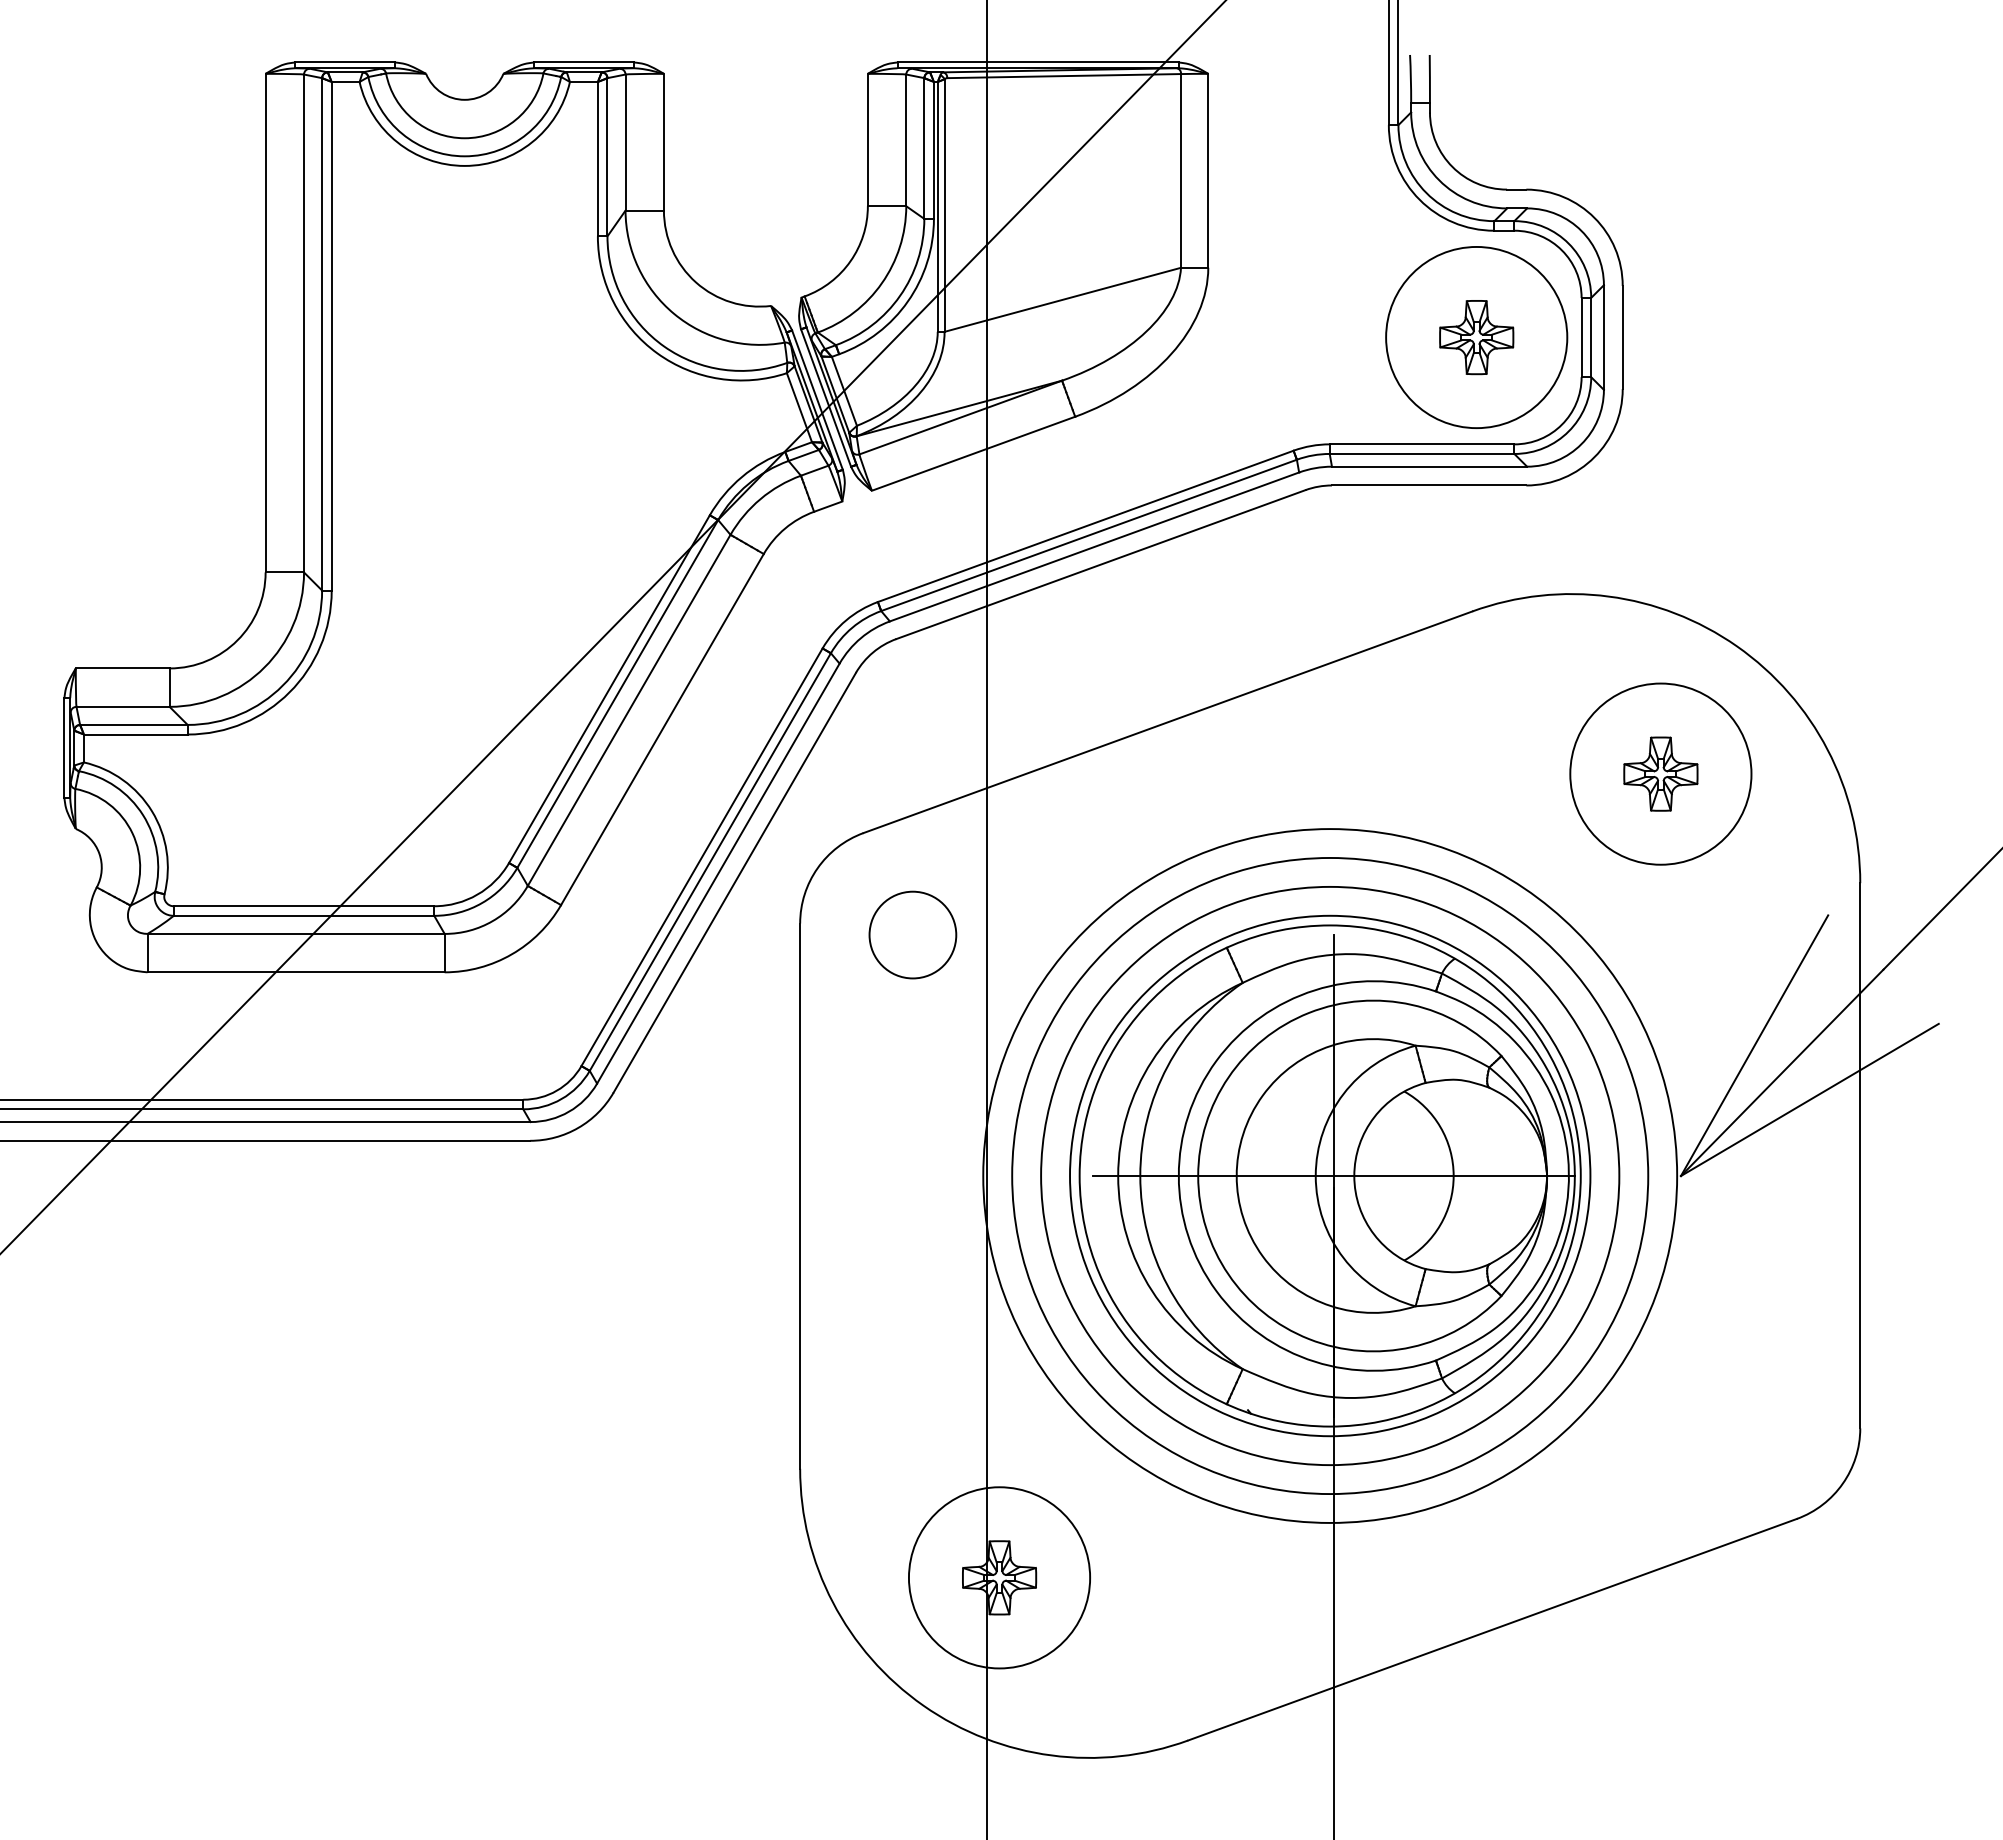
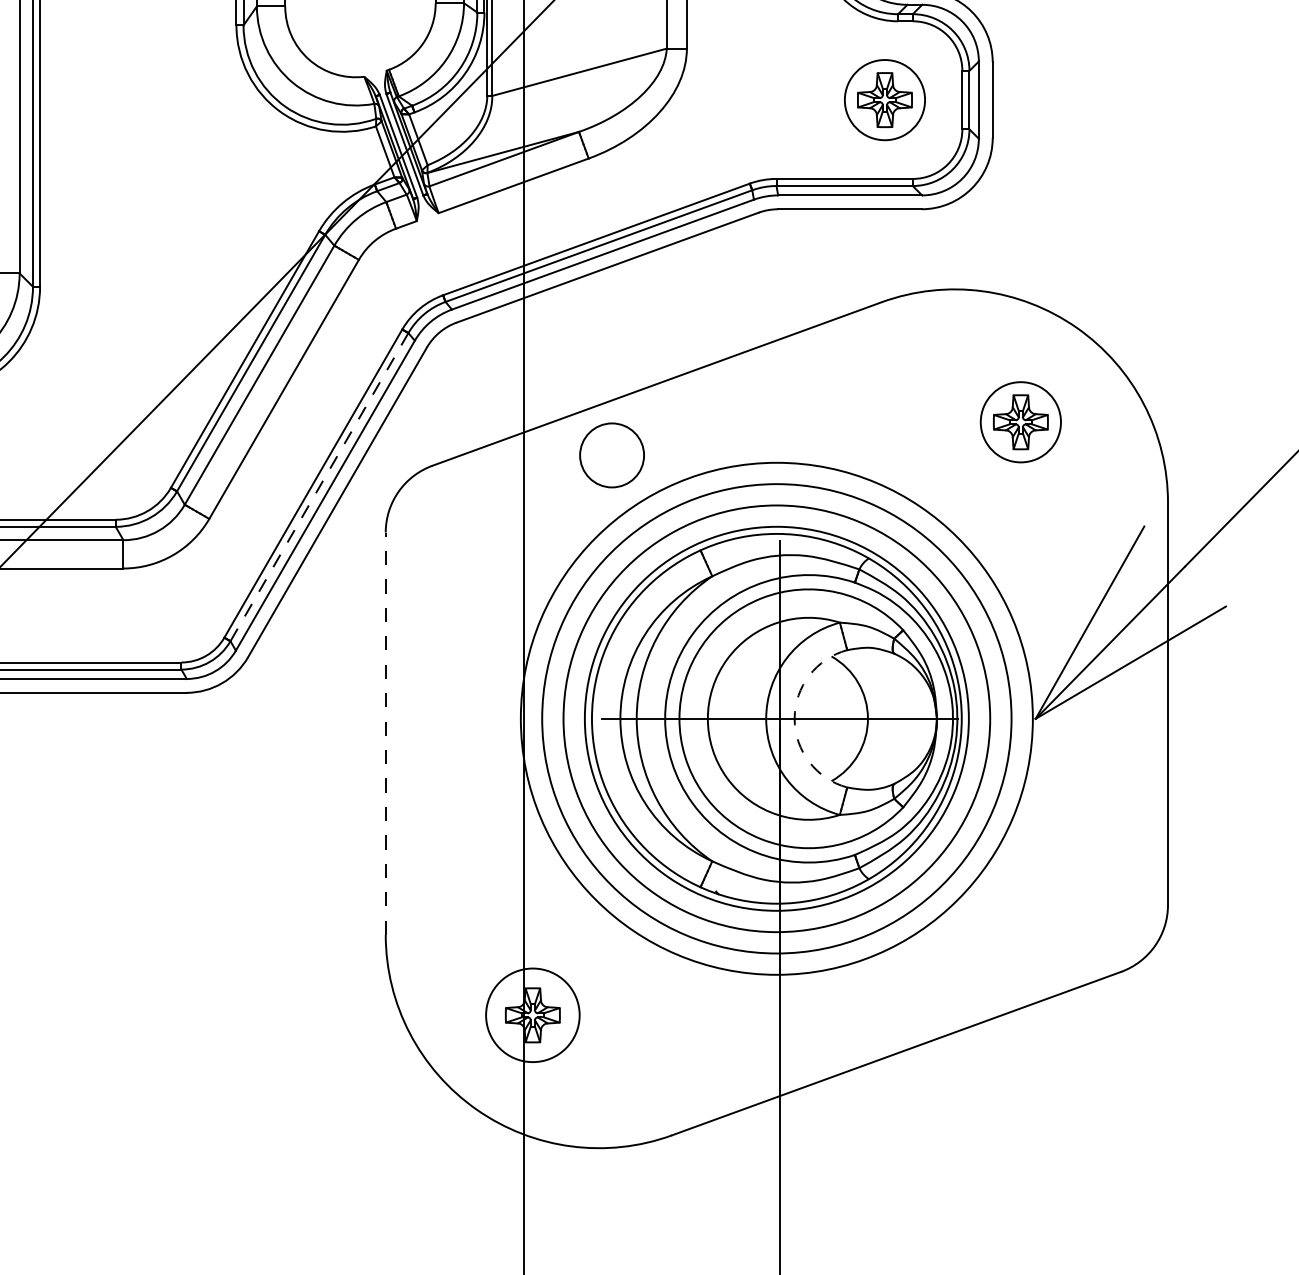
circle: (1476, 337) -> (884, 100), size x0.6
circle: (1660, 773) -> (1020, 421), size x0.6
line: (710, 862) -> (319, 487), solid -> dashed
circle: (912, 934) -> (611, 455), moved
arc: (1354, 1176) -> (794, 719), solid -> dashed
line: (800, 1196) -> (385, 733), solid -> dashed
circle: (999, 1577) -> (532, 1015), size x0.7

